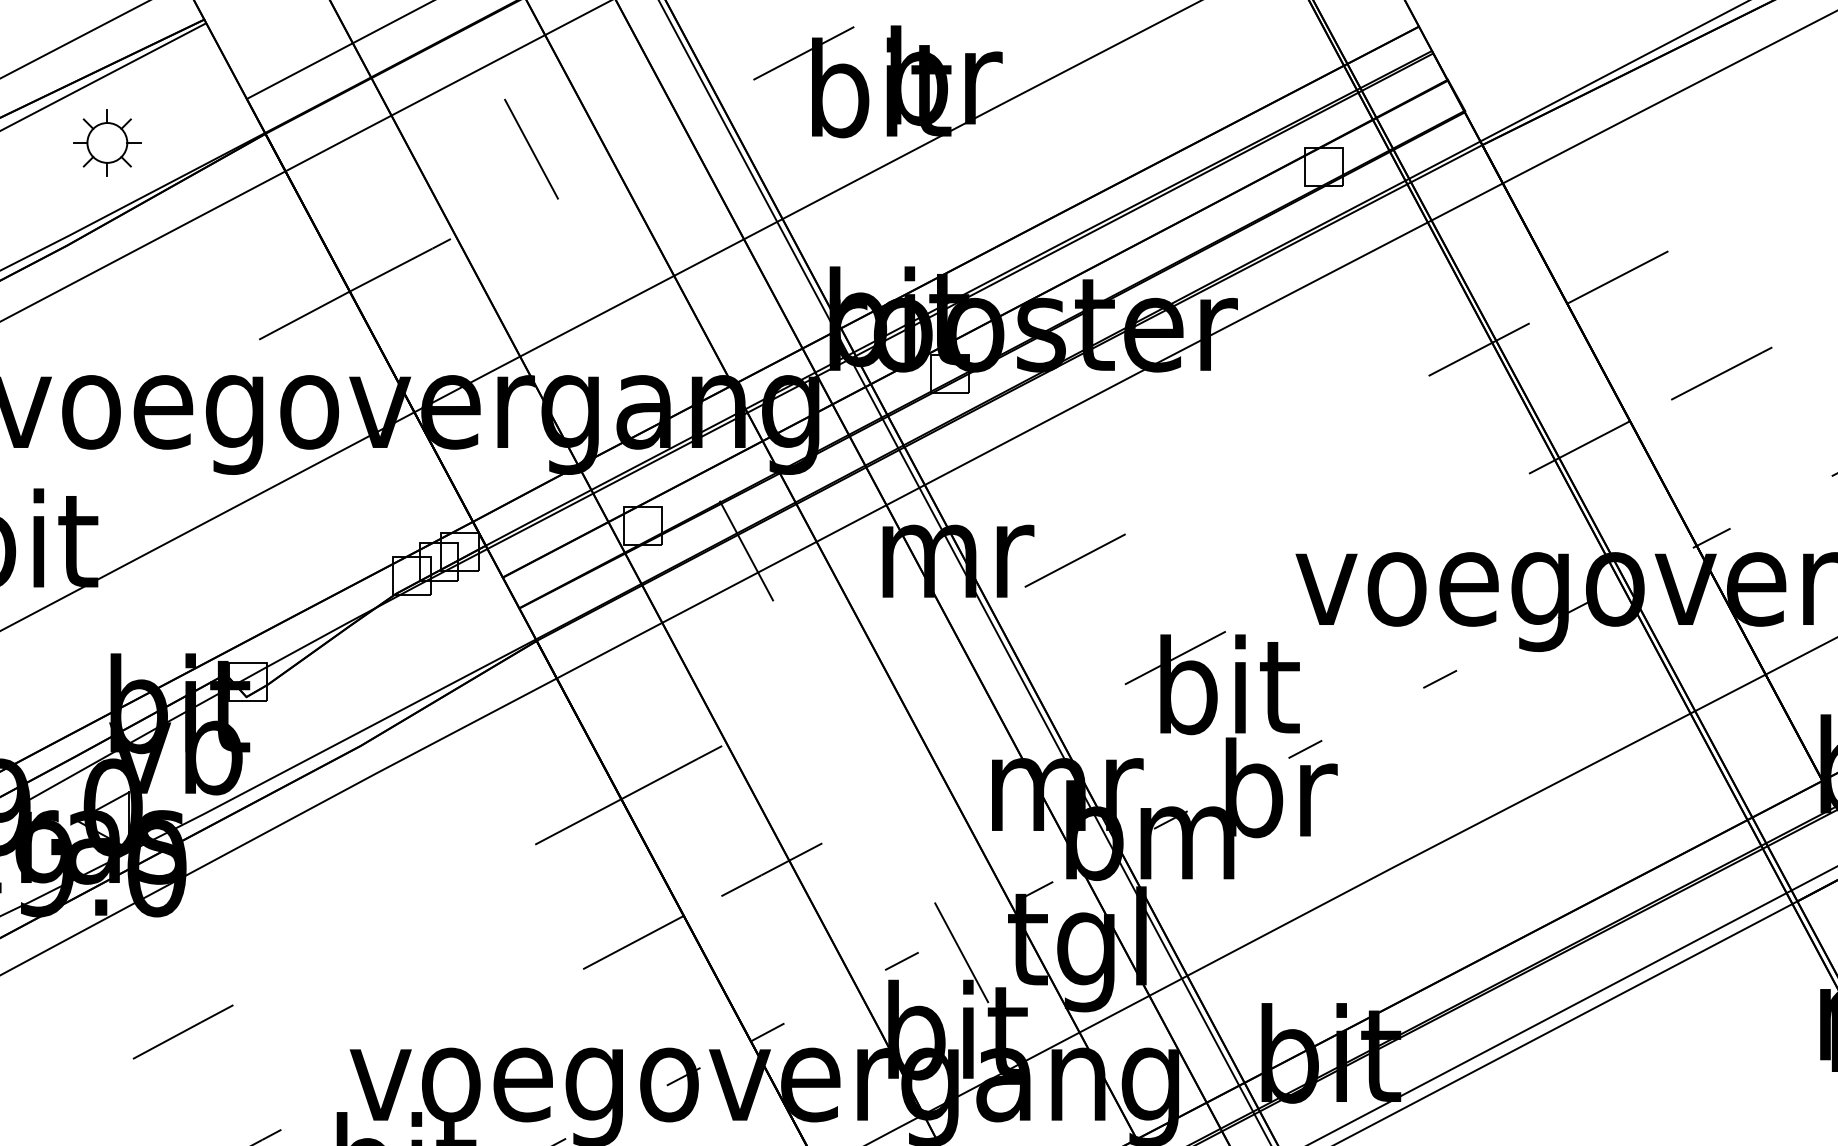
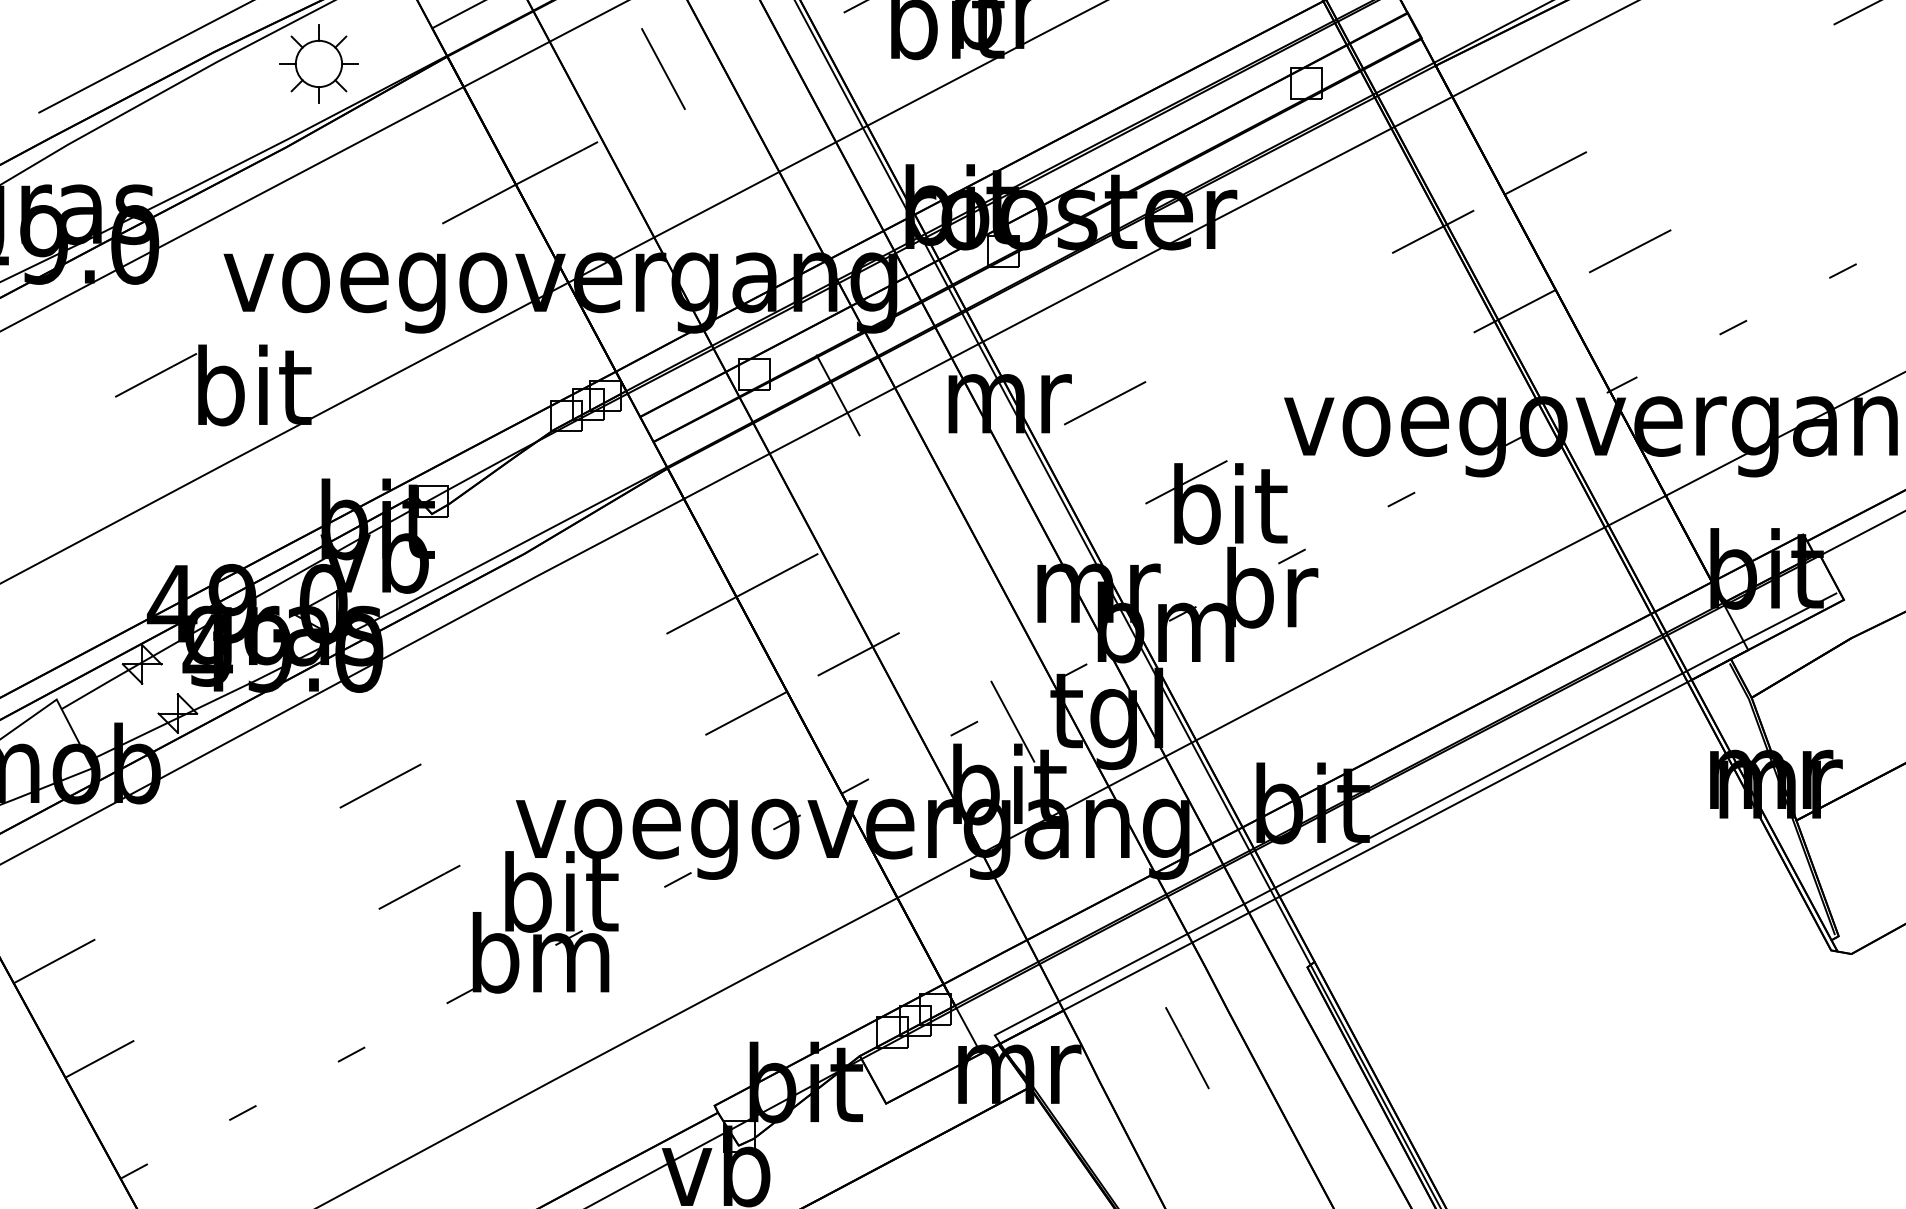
part: (106, 142) -> (318, 63), size x1.43

